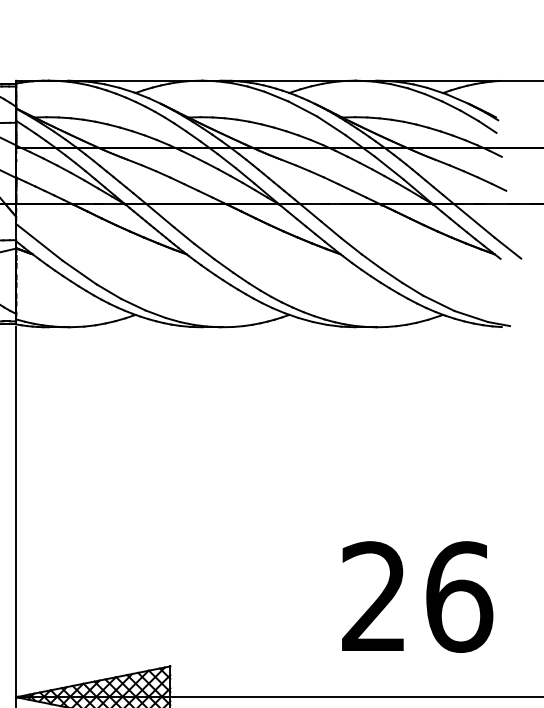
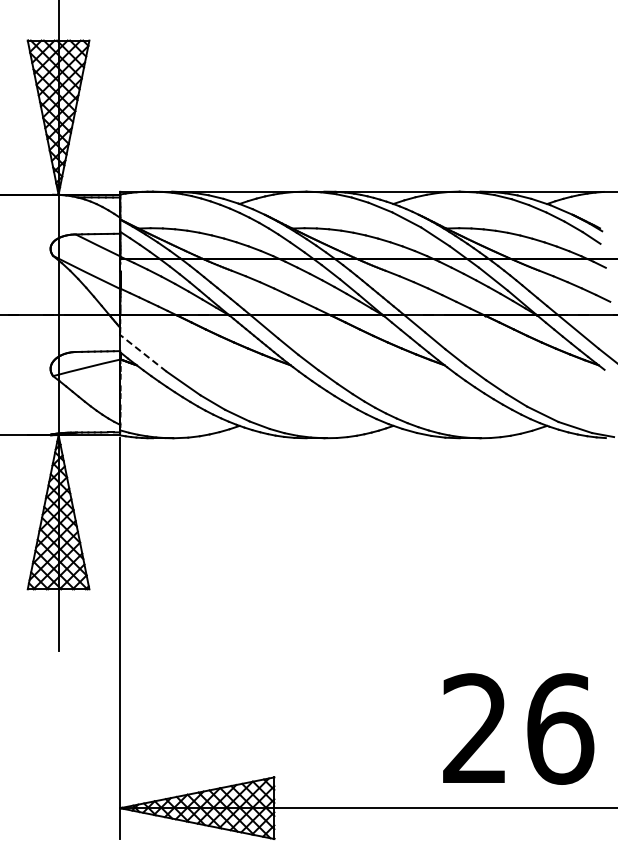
line: (39, 242) -> (143, 353), solid -> dashed
text: (417, 596) -> (518, 728), moved

